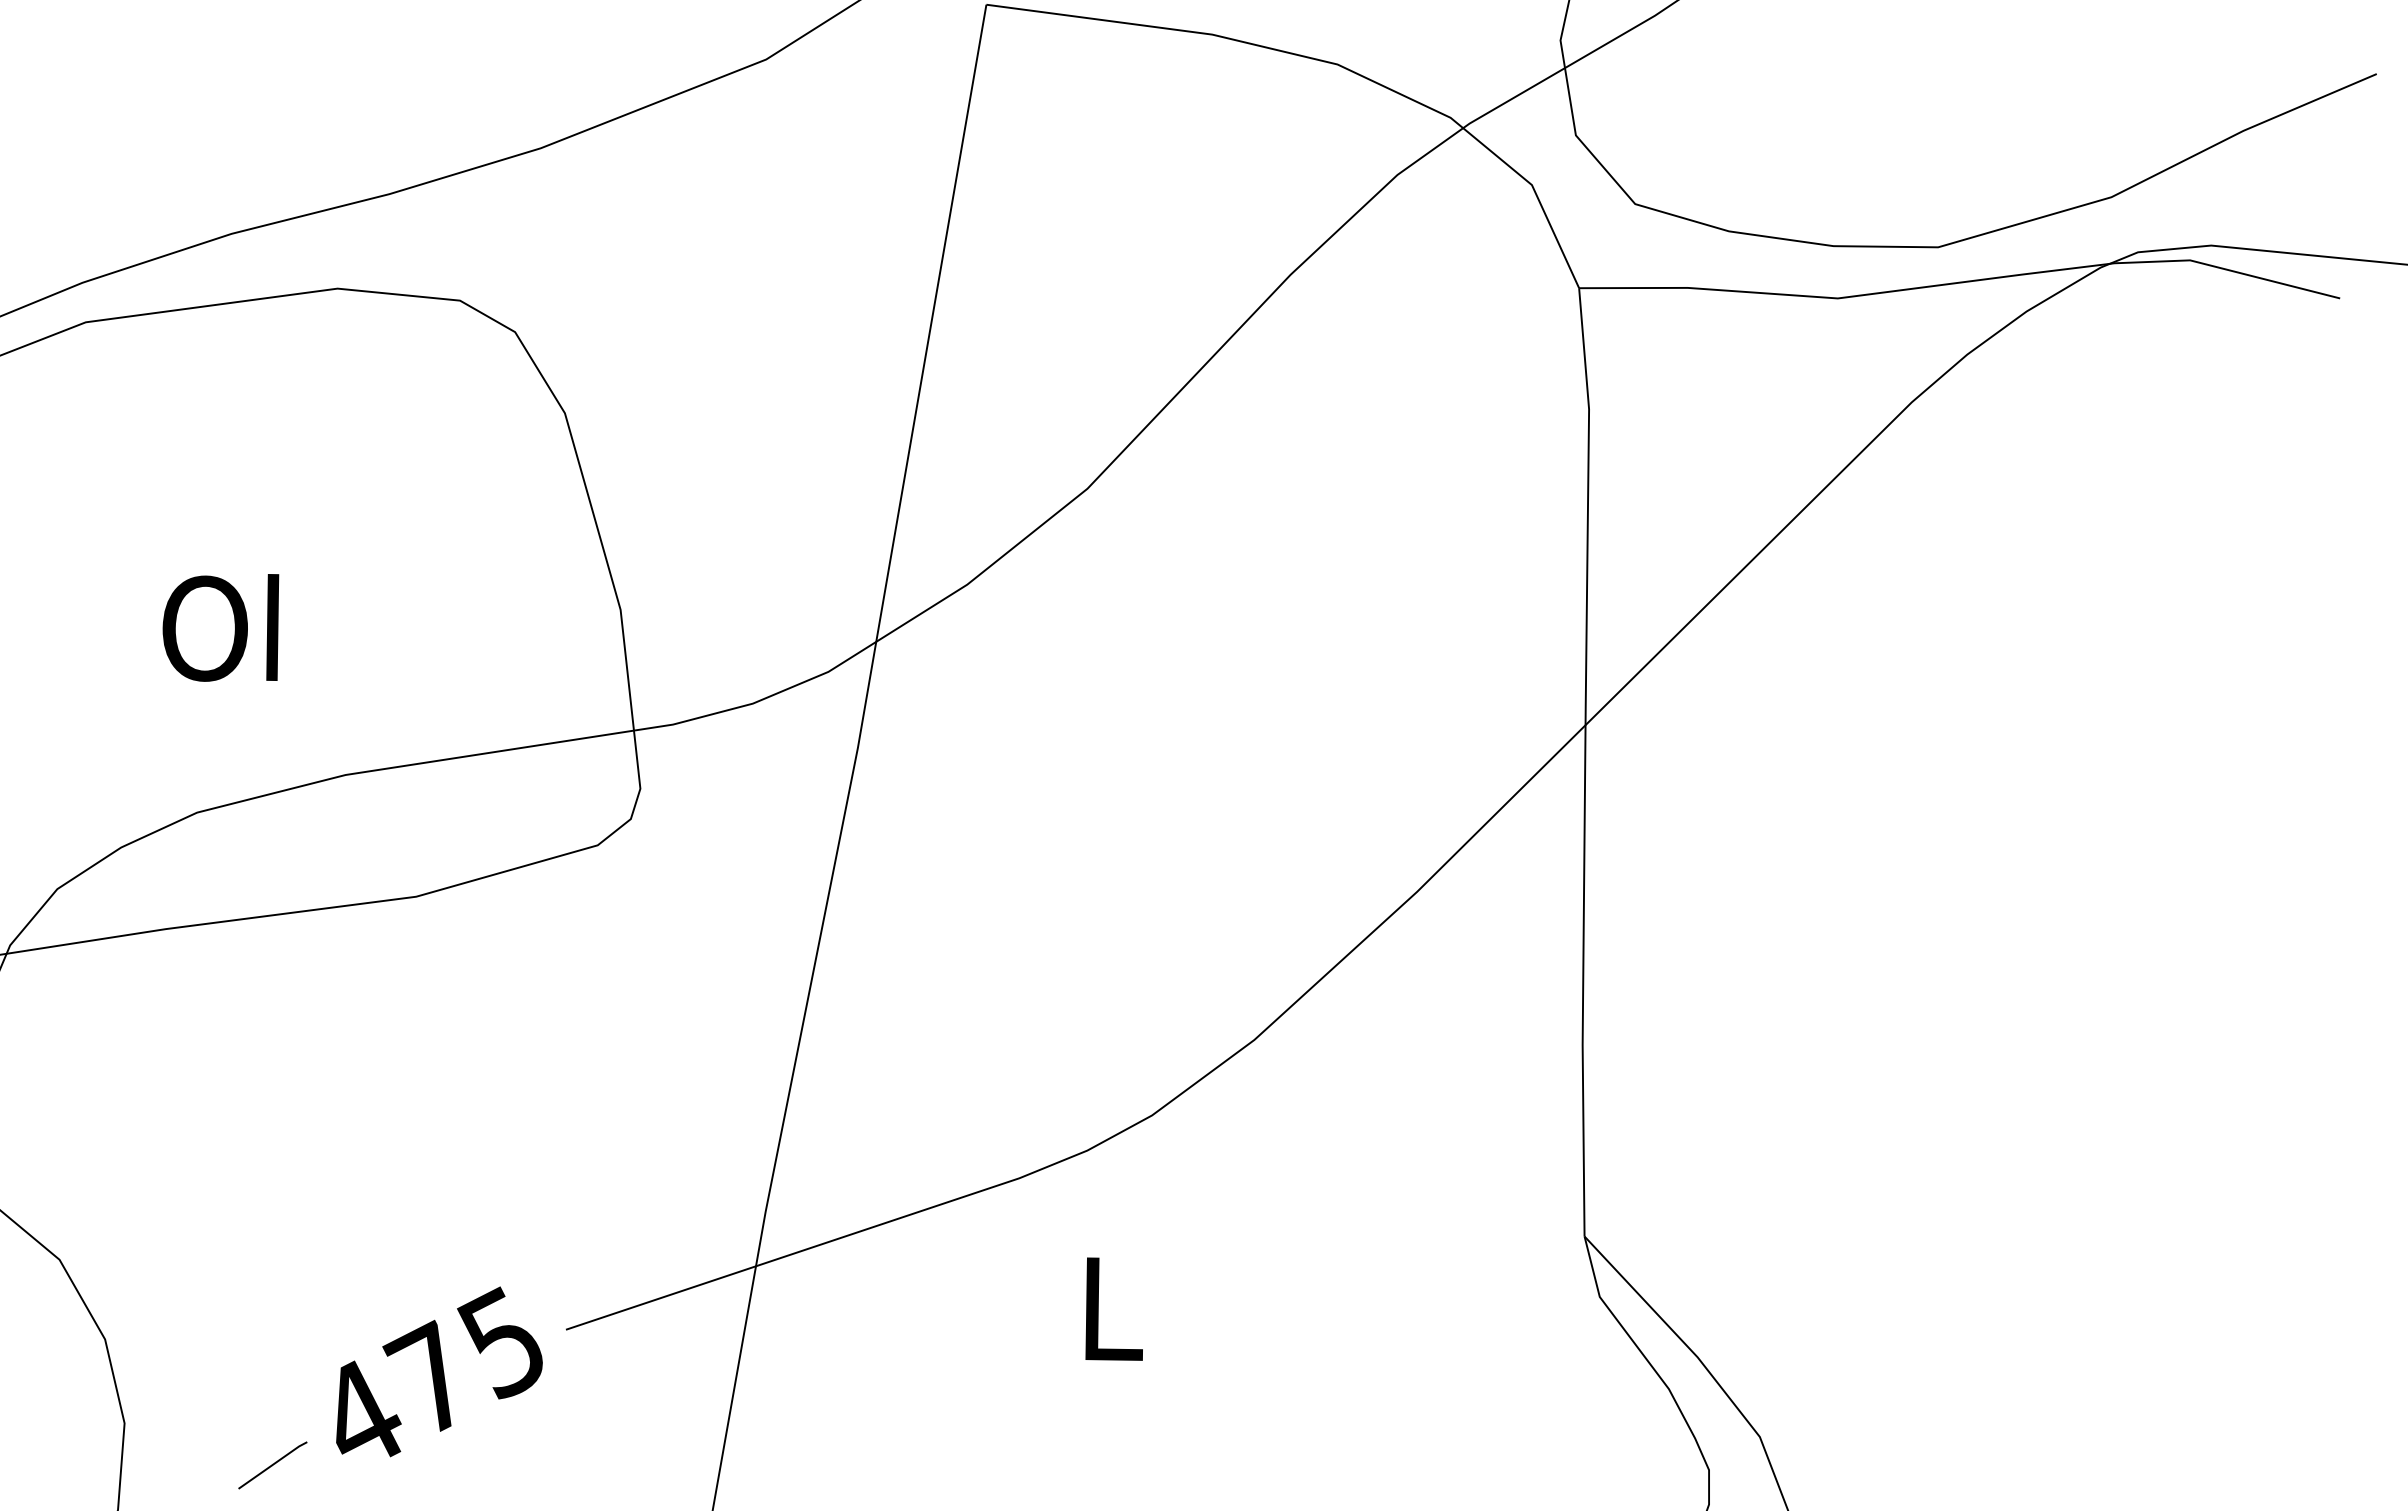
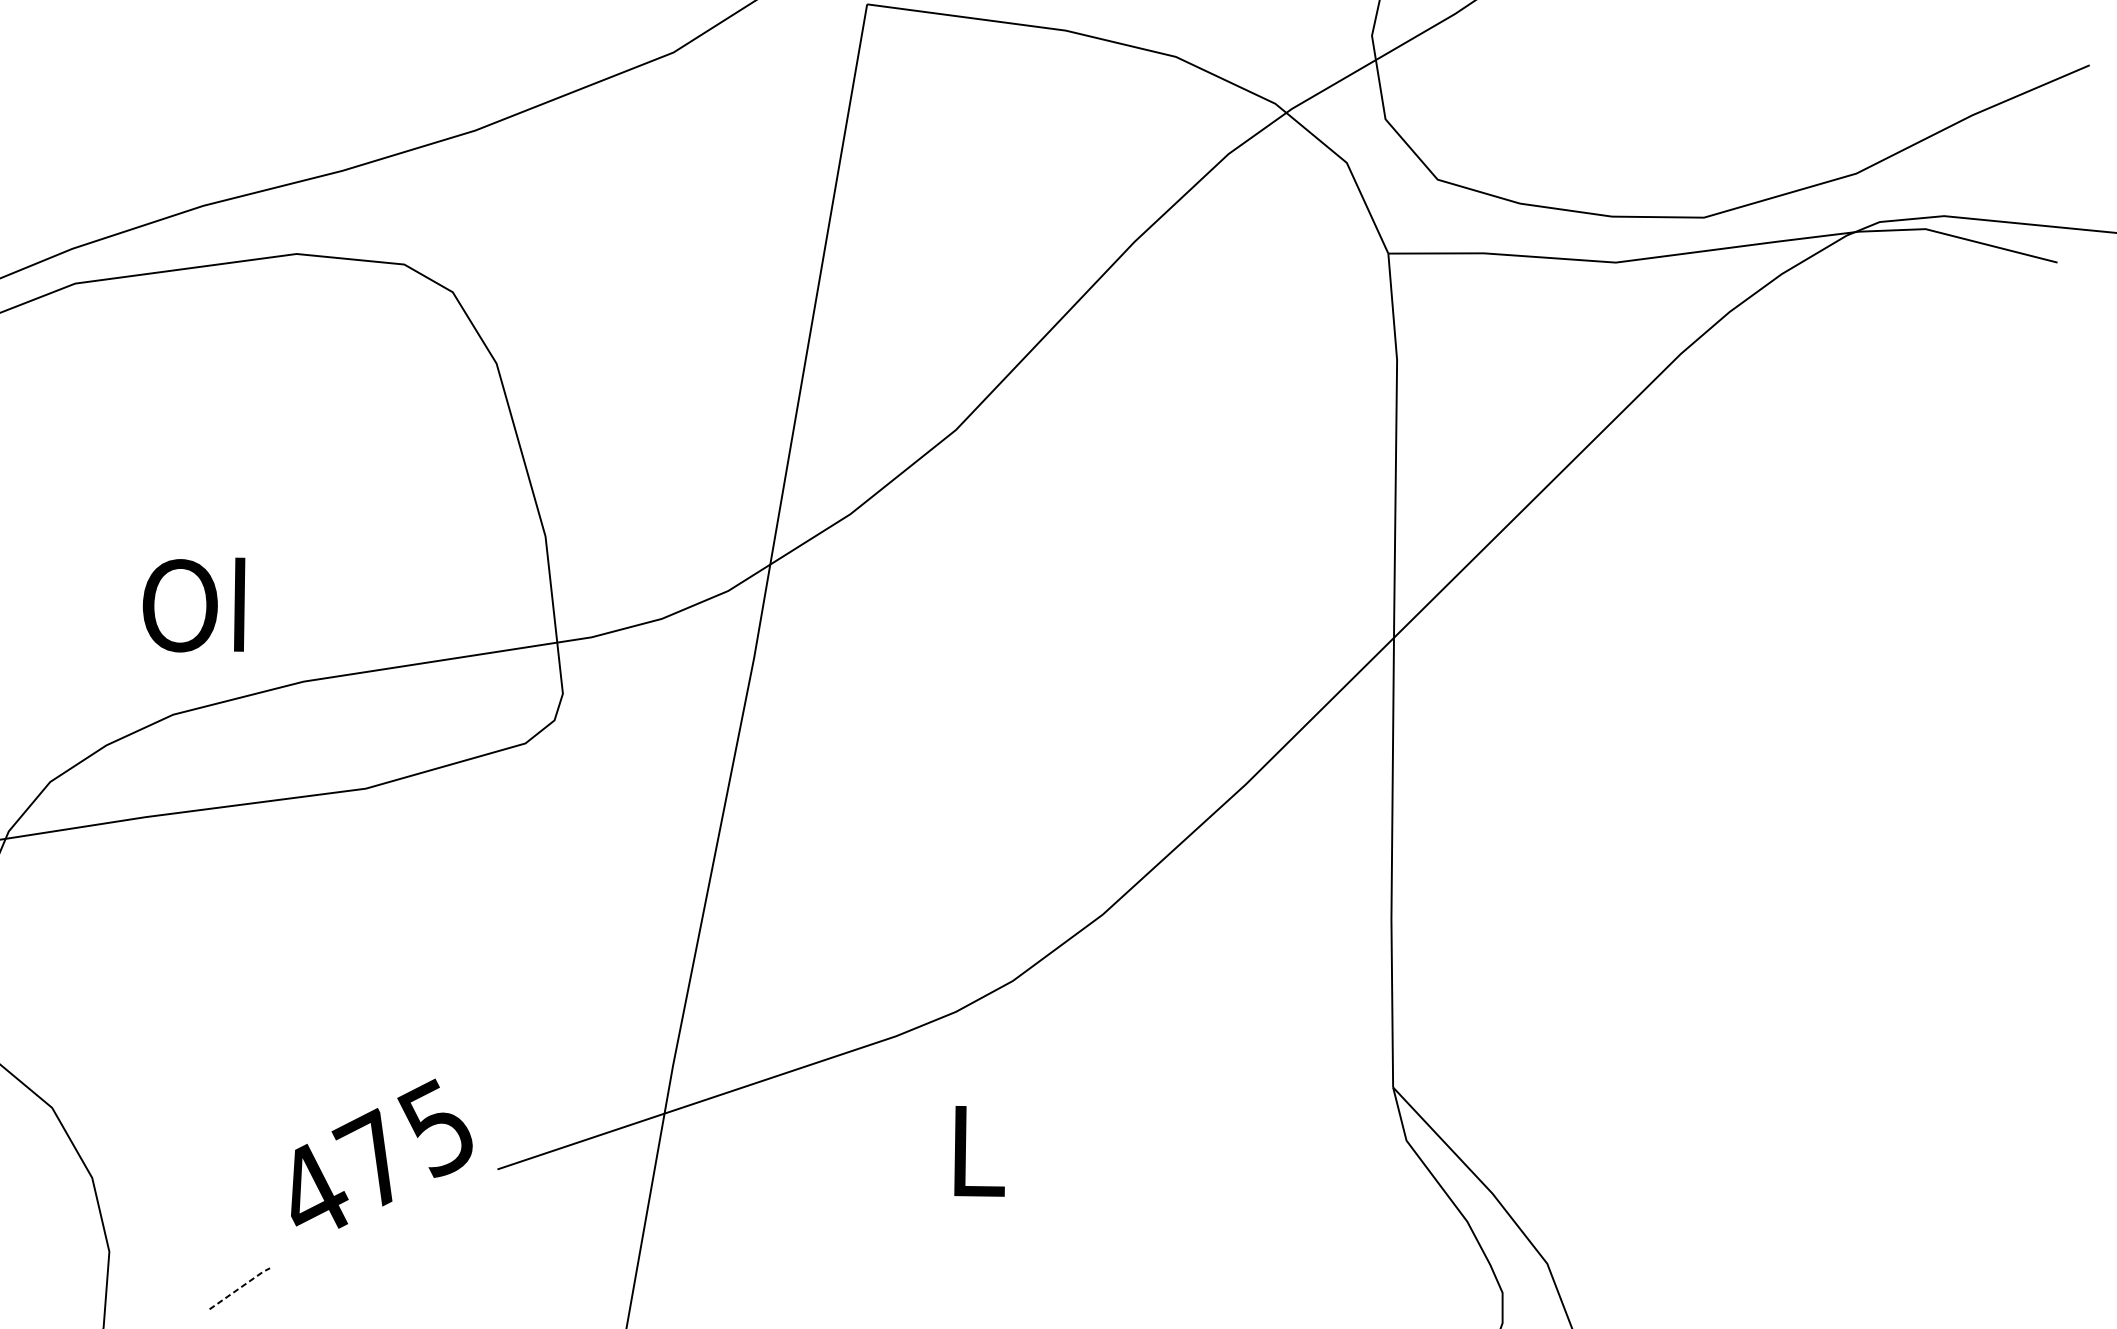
text: (220, 627) -> (193, 604), moved
text: (439, 1371) -> (381, 1153), moved
line: (273, 1464) -> (240, 1287), solid -> dashed

